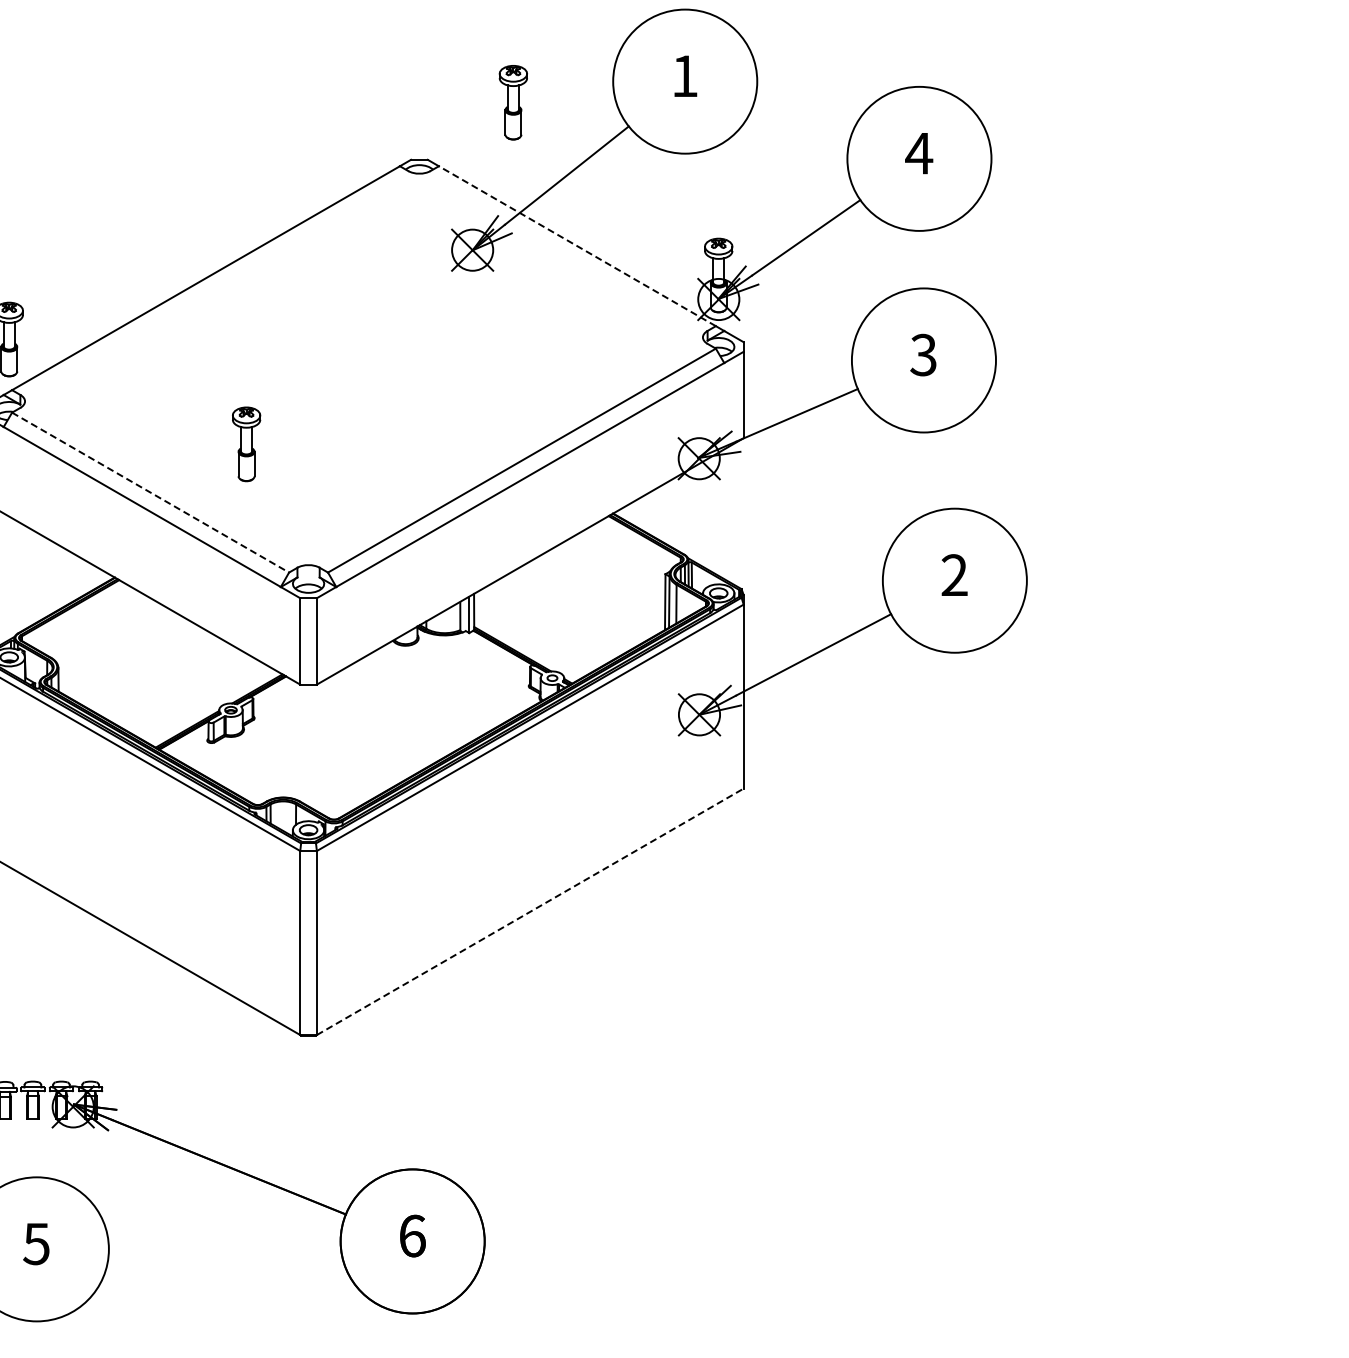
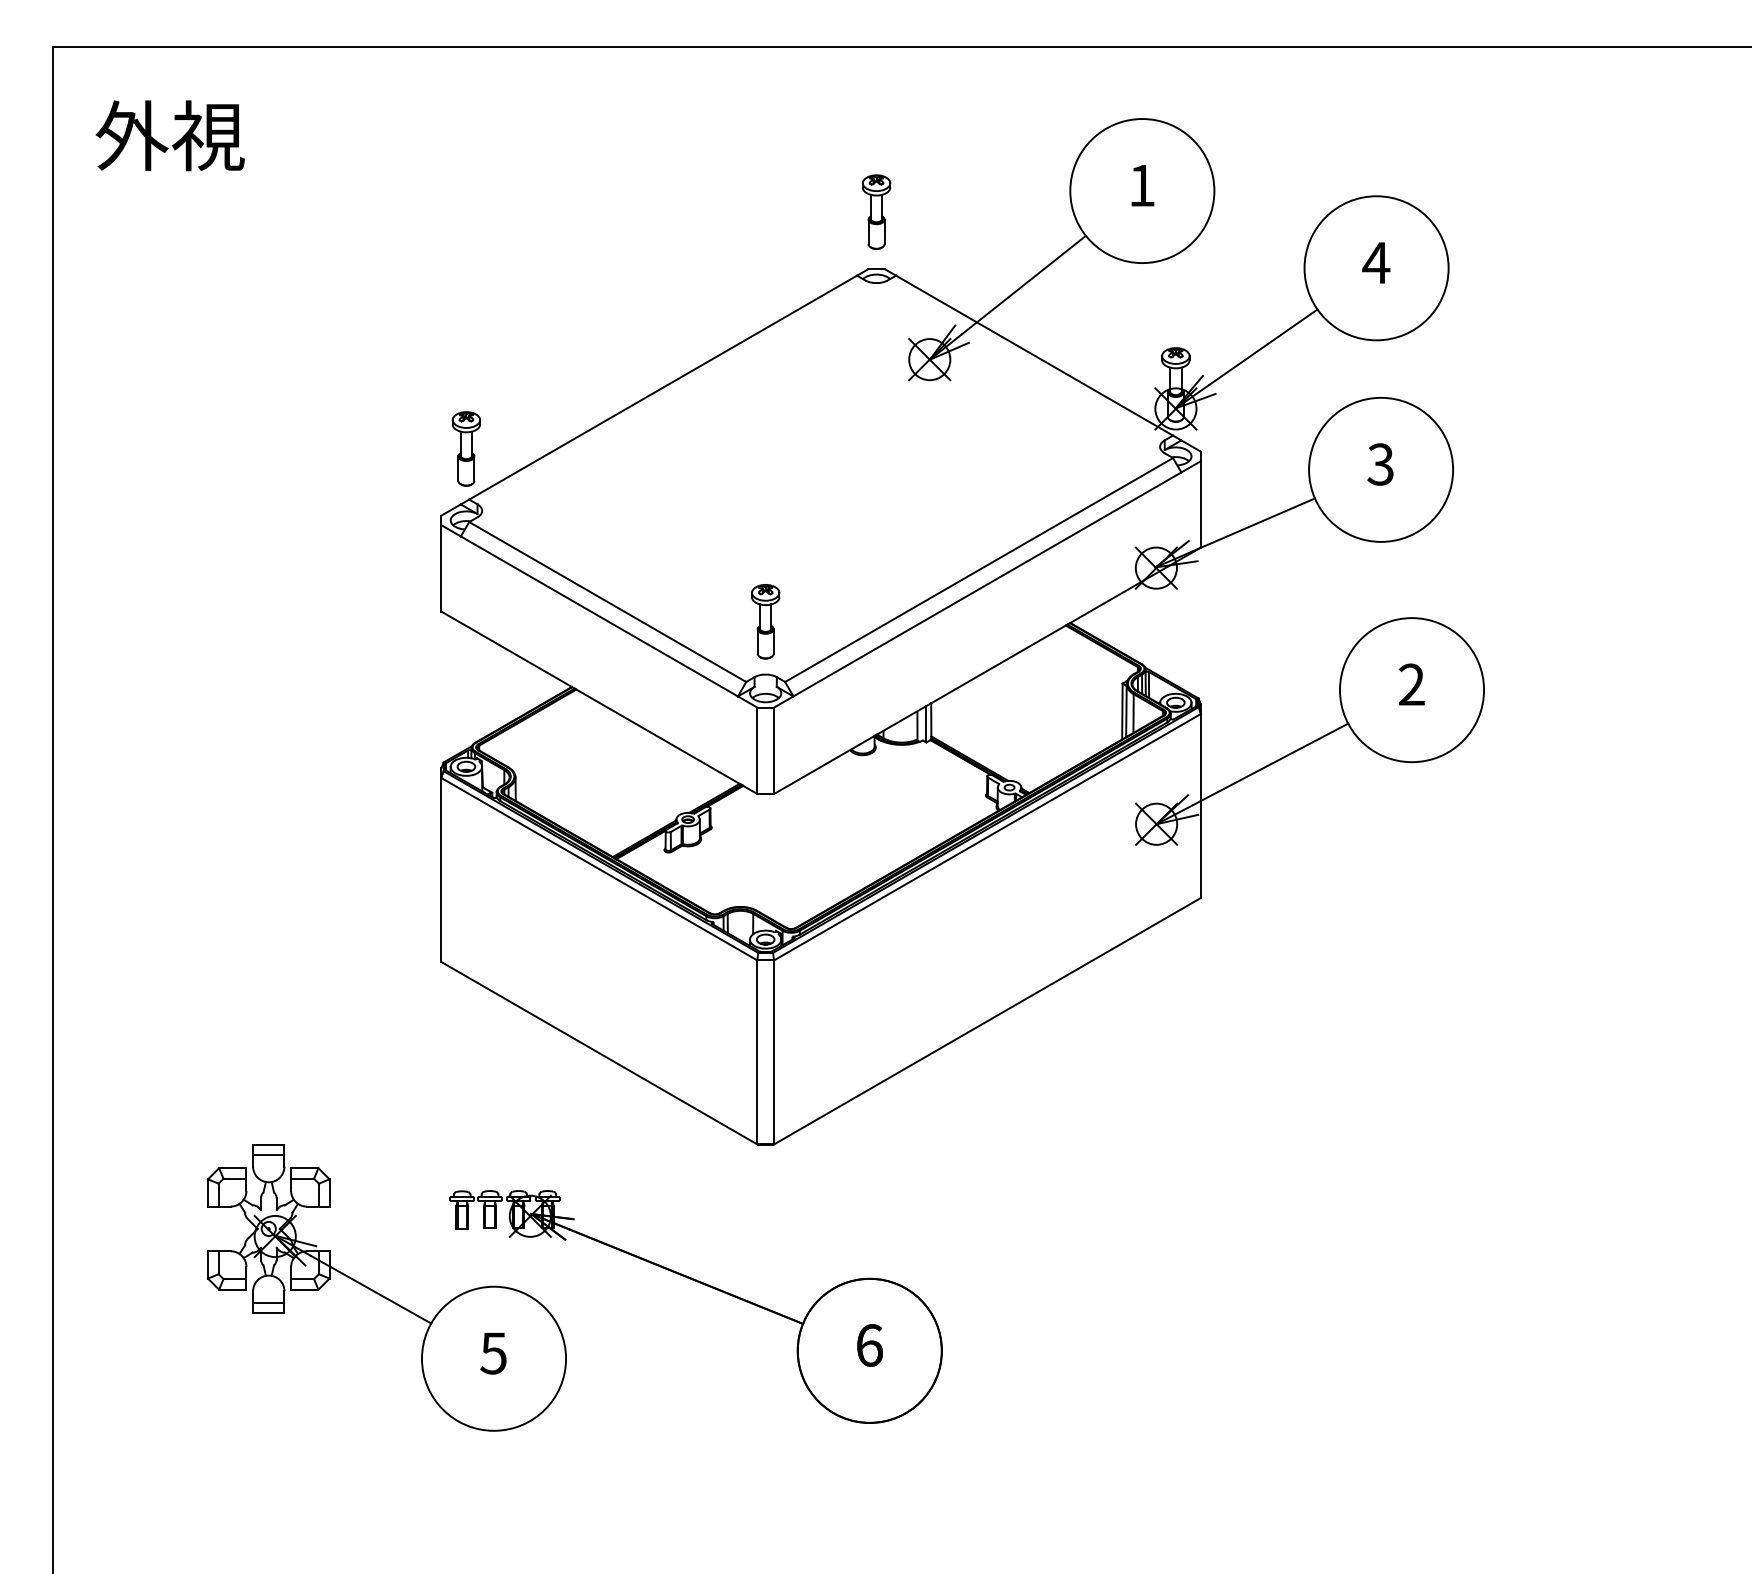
part: (513, 102) -> (876, 211), moved
line: (577, 246) -> (1034, 355), dashed -> solid
part: (246, 444) -> (765, 621), moved
line: (150, 493) -> (607, 602), dashed -> solid
line: (530, 912) -> (987, 1021), dashed -> solid

